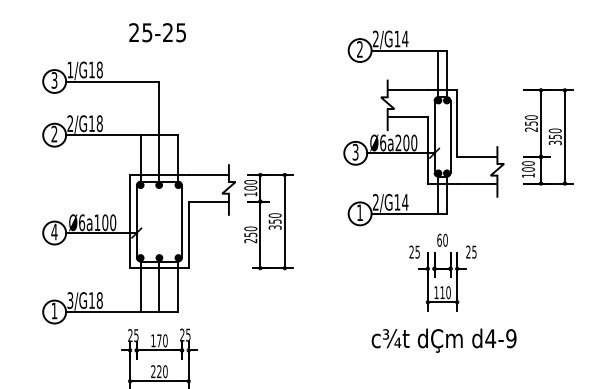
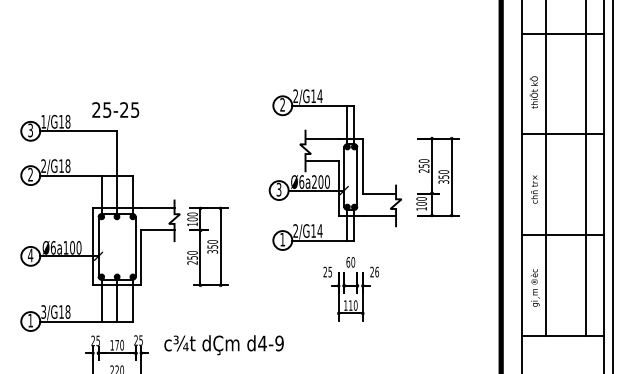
text: (157, 32) -> (115, 109), moved
text: (474, 251) -> (377, 271), 25 -> 26
text: (443, 341) -> (223, 345), moved

